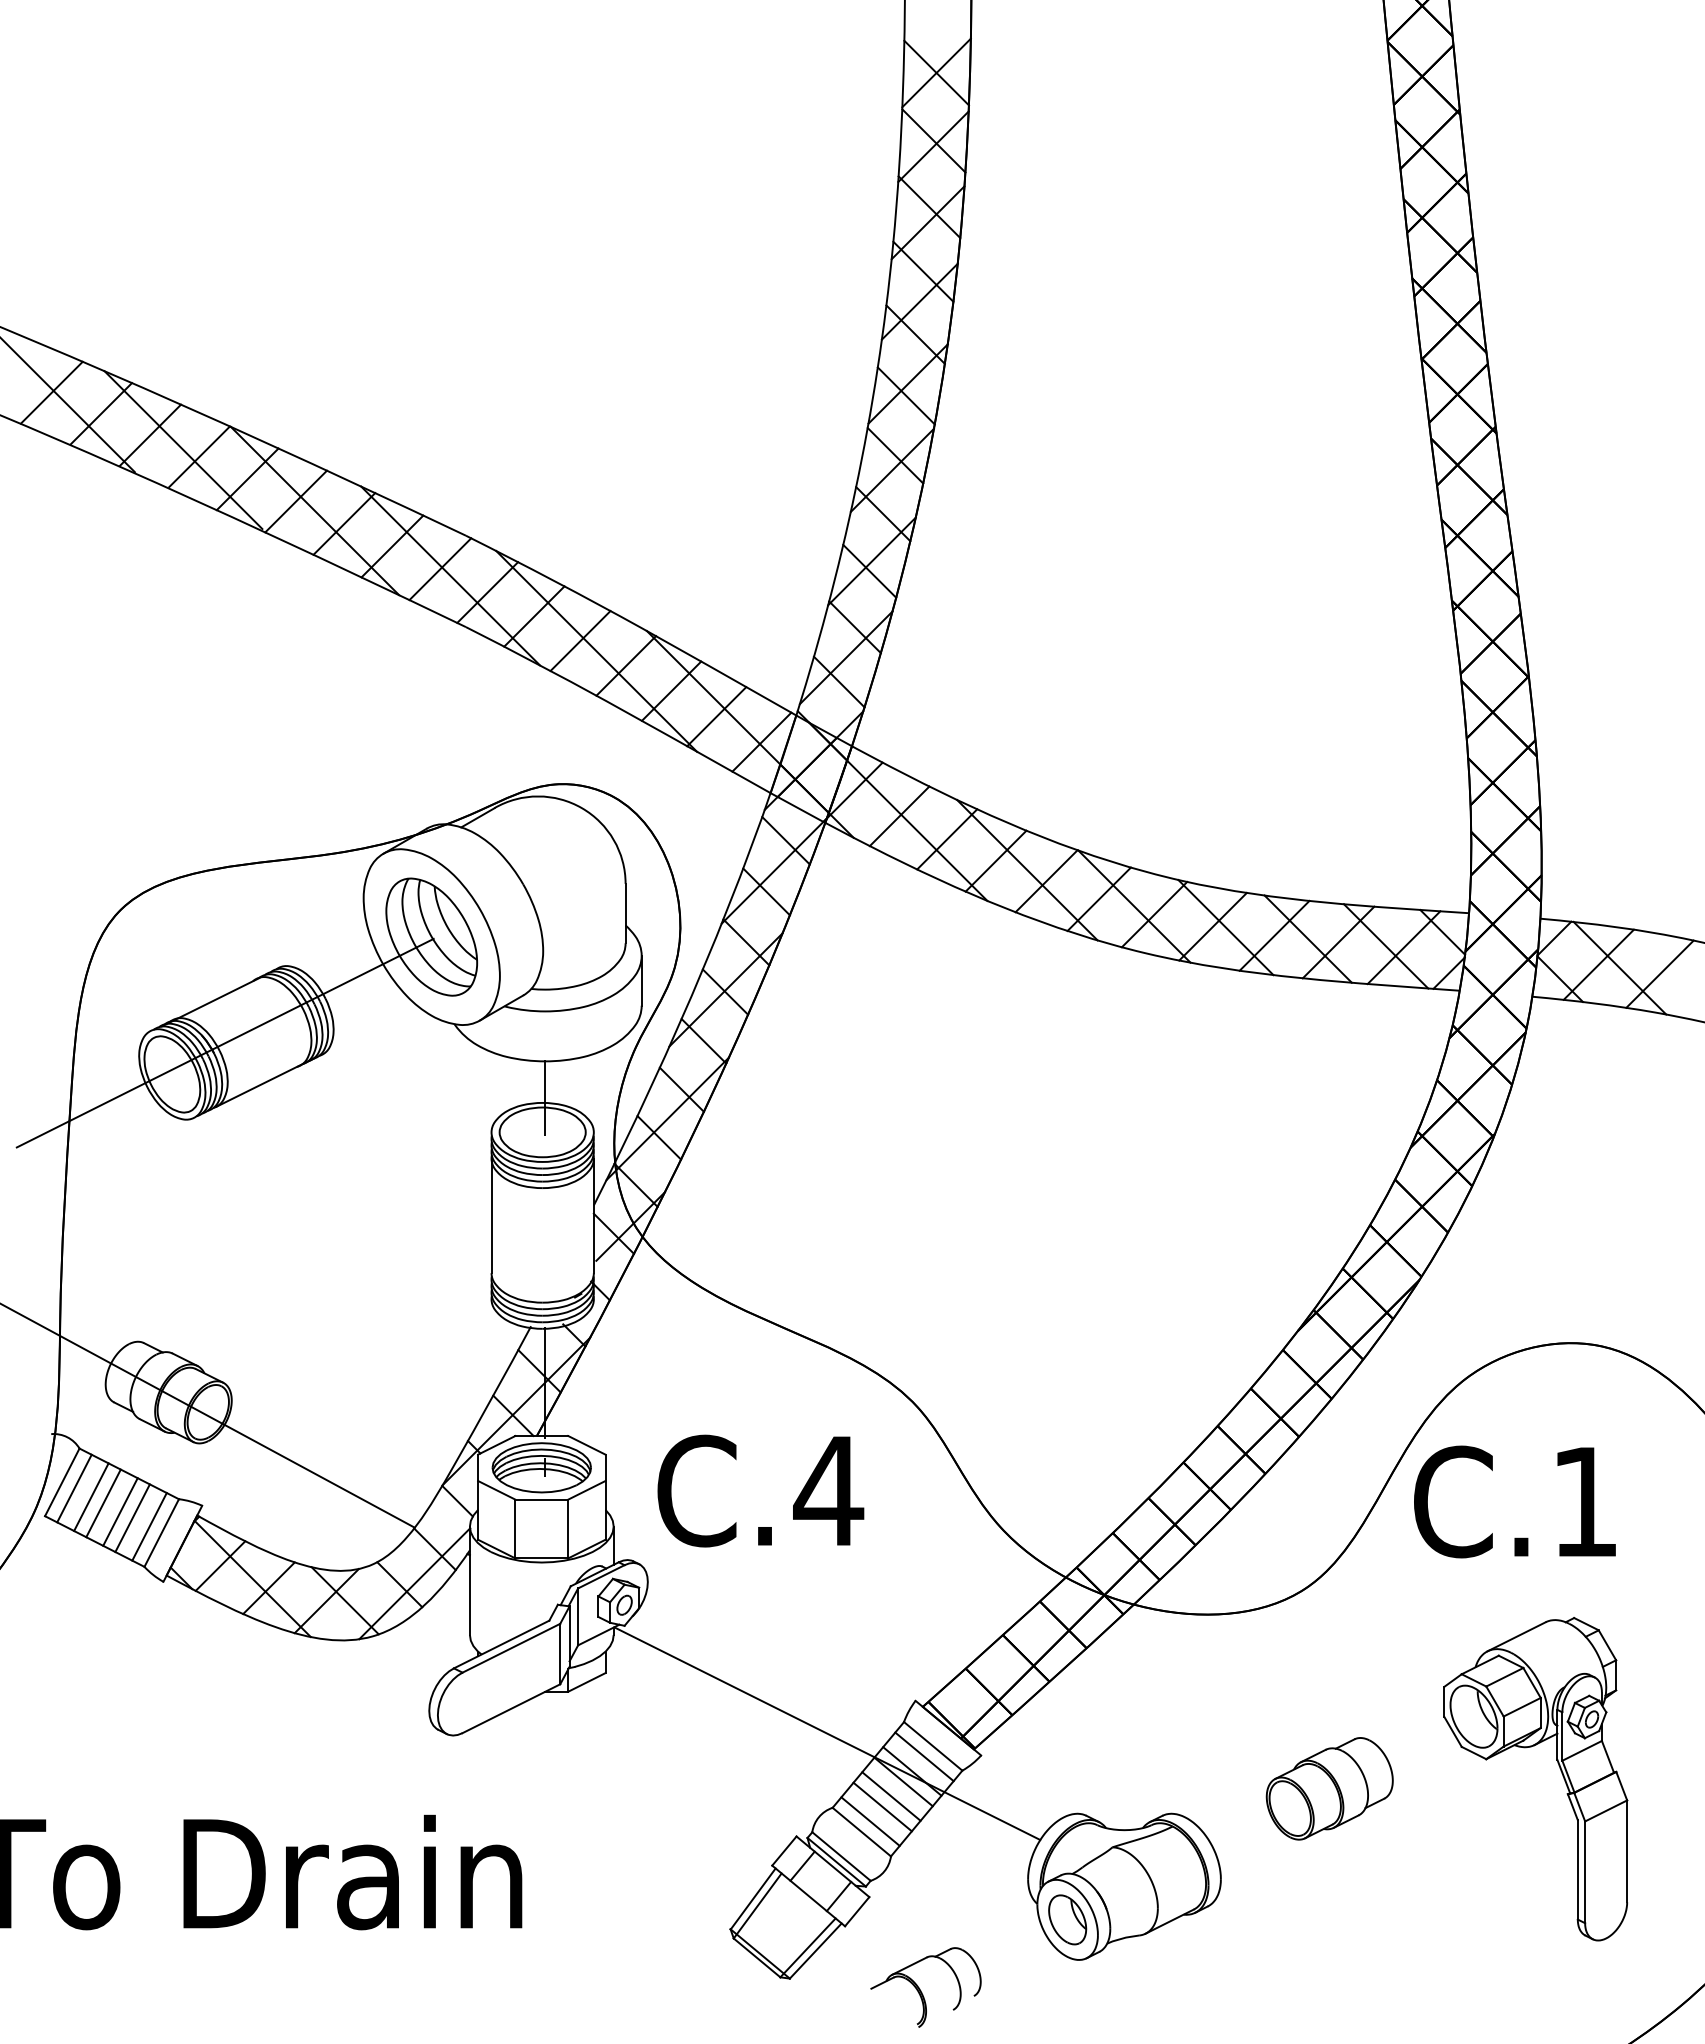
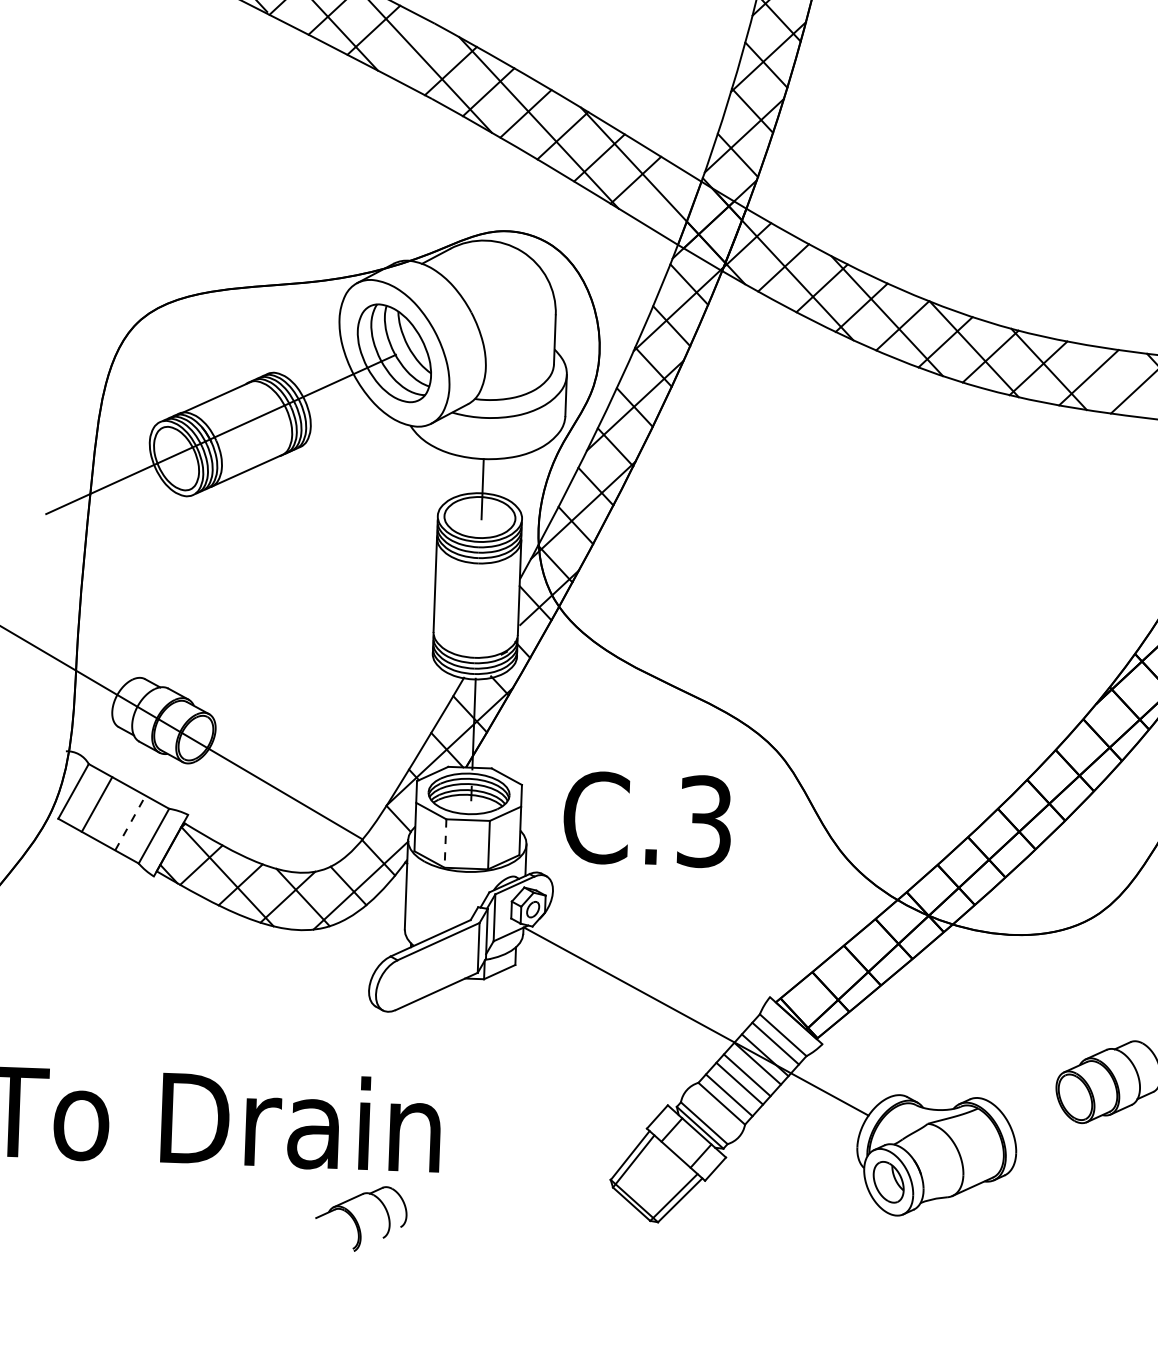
line: (440, 569) -> (412, 50), removed
line: (761, 741) -> (672, 202), removed
line: (1307, 938) -> (1115, 380), removed
line: (74, 1488) -> (83, 796), removed
text: (828, 1490) -> (704, 821), C.4 -> C.3
line: (103, 1503) -> (106, 810), removed
line: (120, 1511) -> (120, 817), removed
line: (132, 1518) -> (130, 823), solid -> dashed
line: (149, 1526) -> (144, 830), removed
line: (515, 1529) -> (445, 843), solid -> dashed
part: (925, 1987) -> (360, 1218), moved

